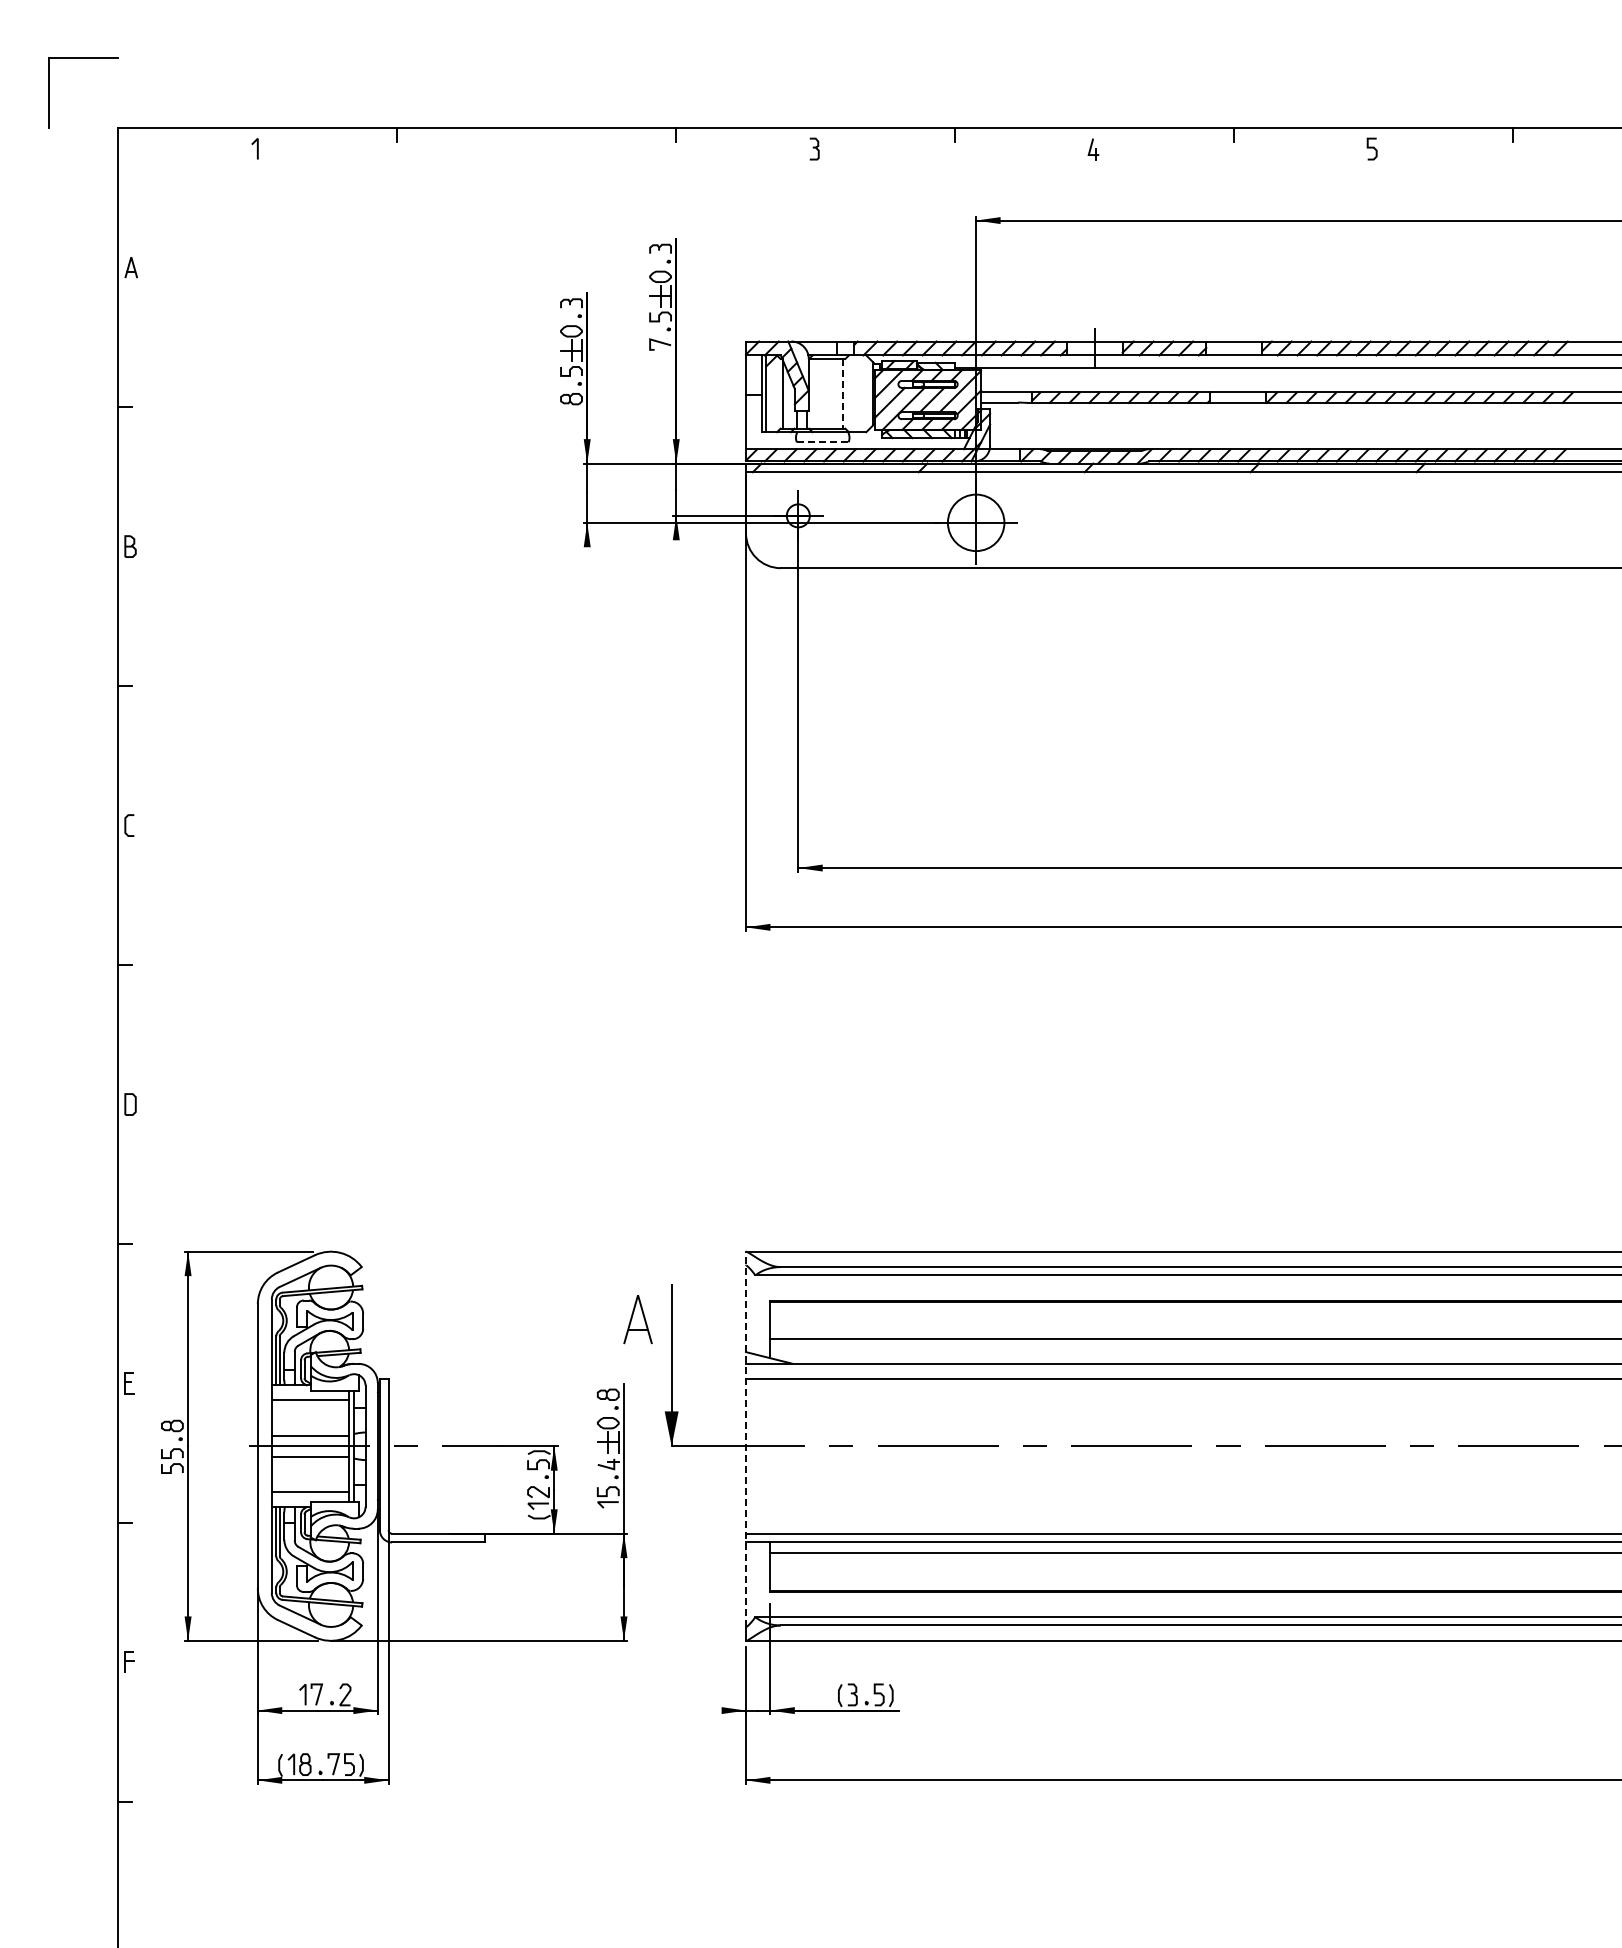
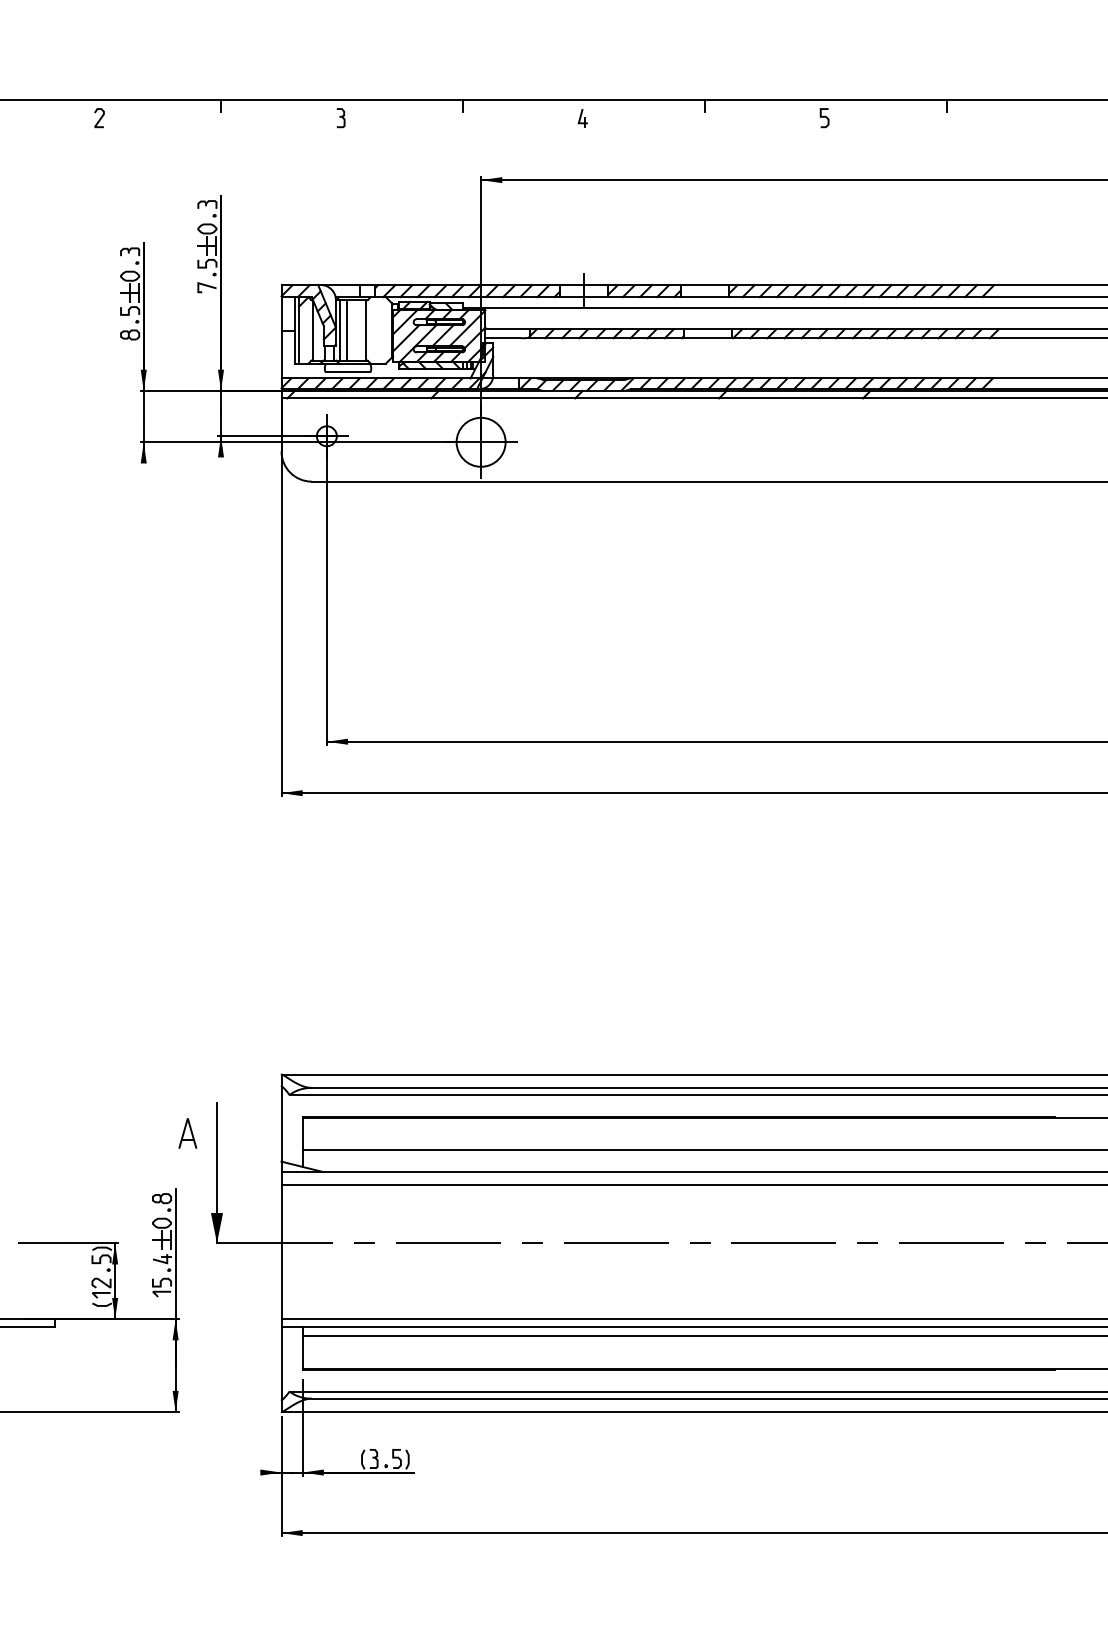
curve: (537, 148) -> (100, 117), added
line: (814, 393) -> (340, 330), added
line: (820, 393) -> (346, 330), added
line: (843, 393) -> (366, 330), dashed -> solid
line: (822, 442) -> (347, 372), dashed -> solid
part: (637, 1319) -> (187, 1133), size x0.71
line: (746, 1438) -> (281, 1236), dashed -> solid

